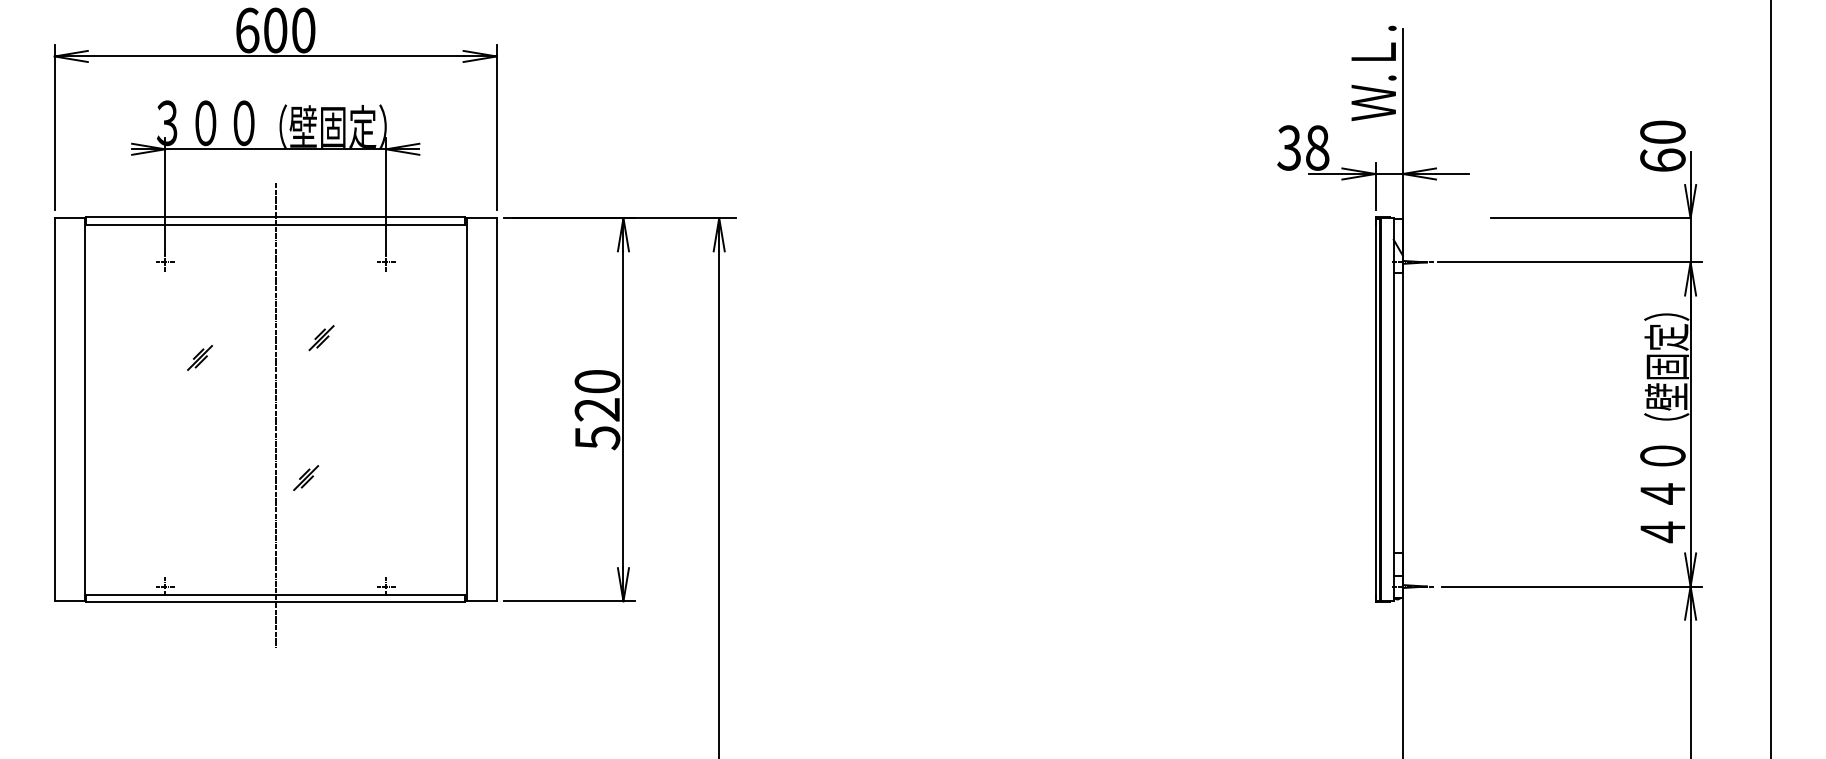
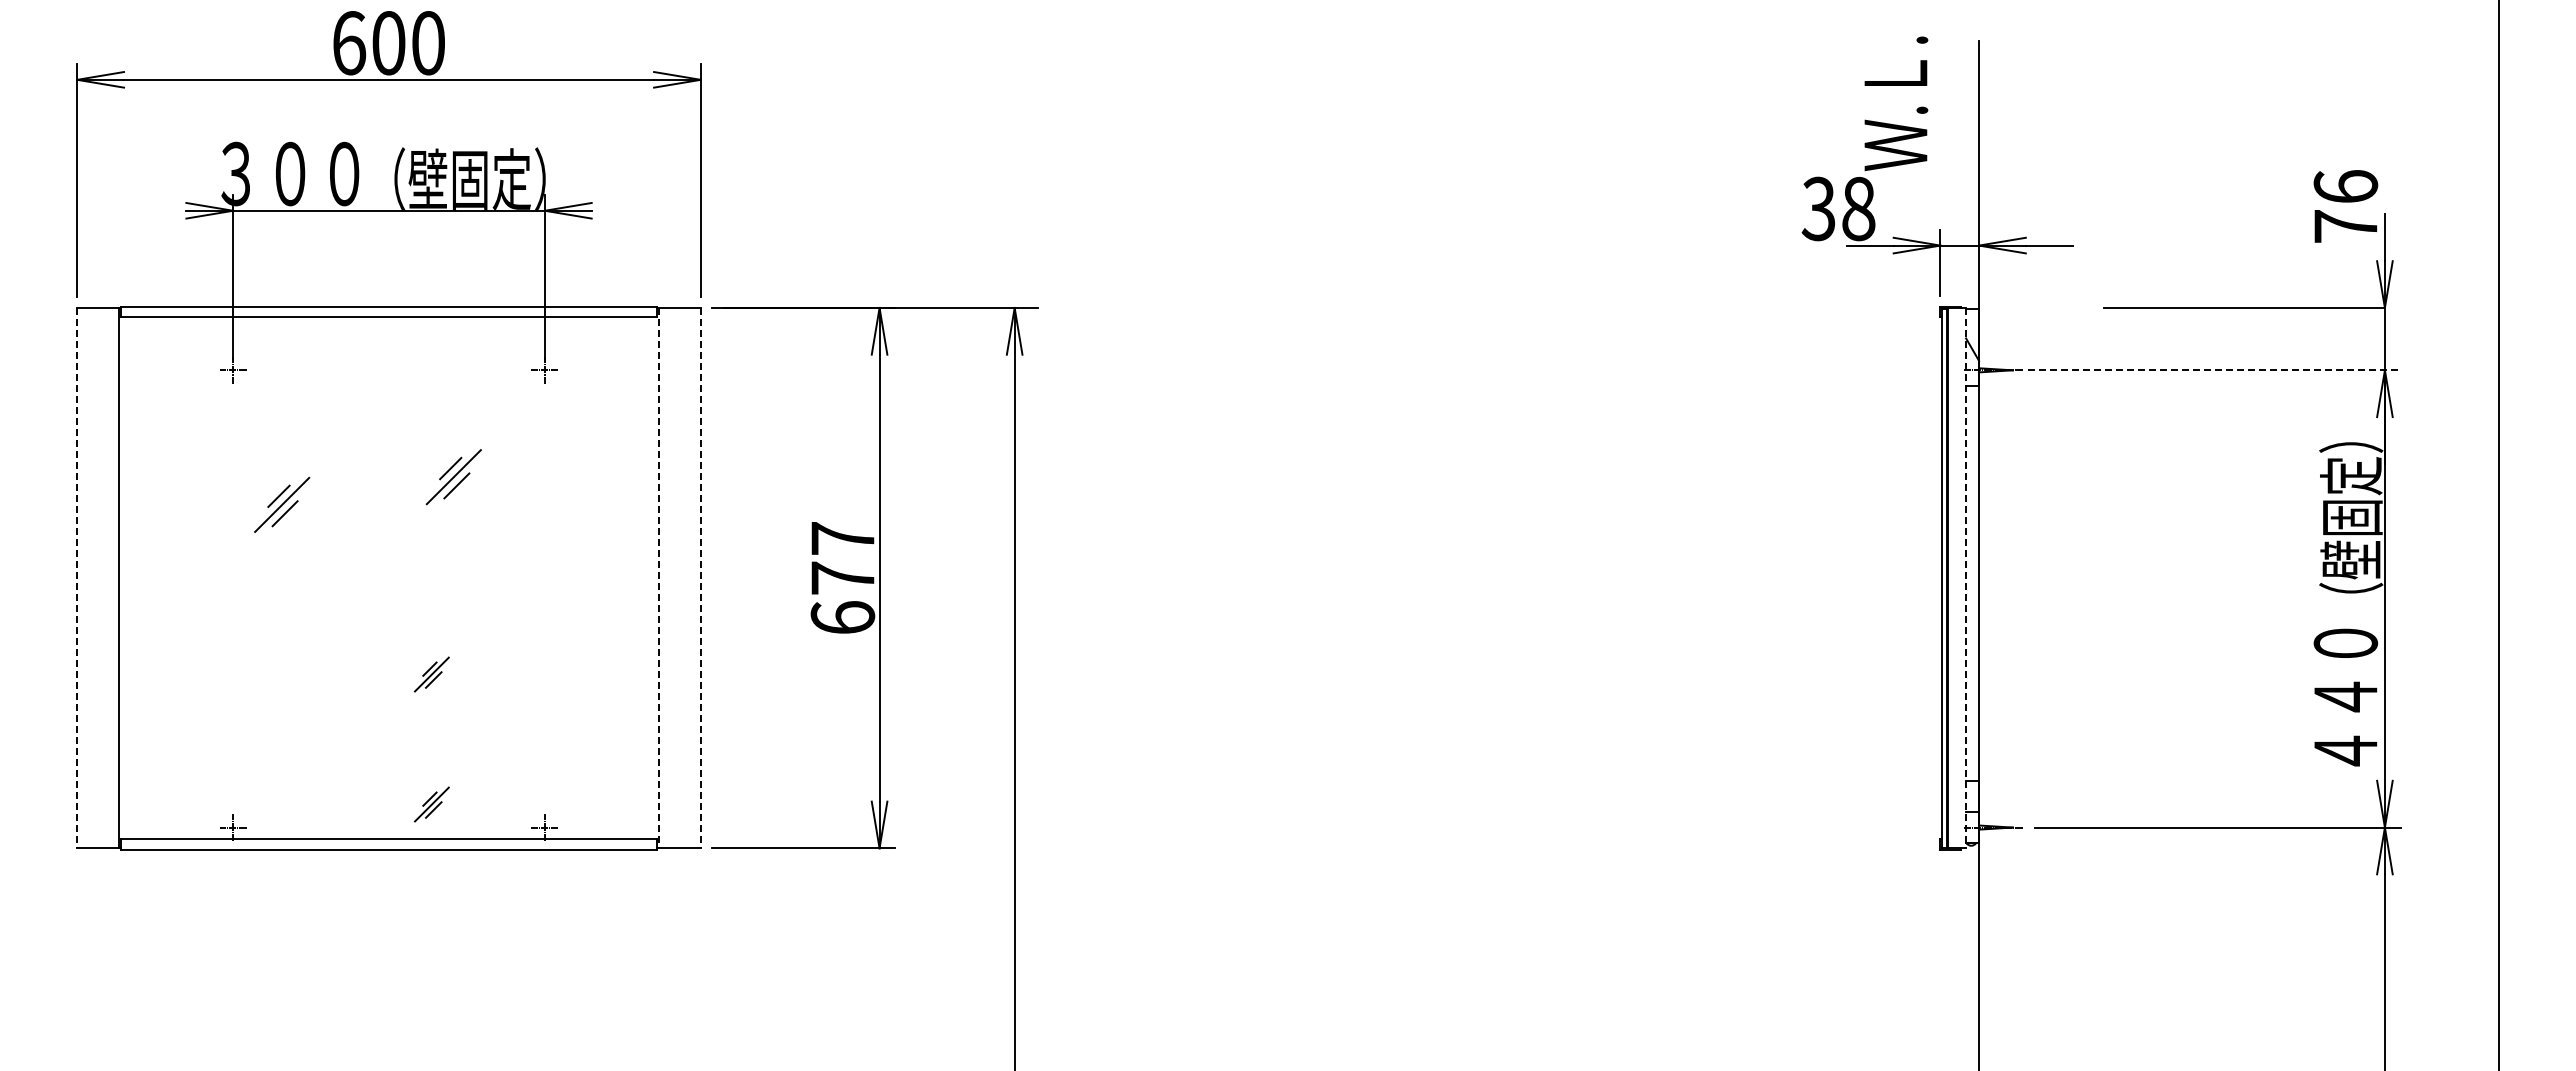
text: (1374, 73) -> (1896, 103), moved
text: (1662, 146) -> (2345, 206), 60 -> 76
line: (1569, 262) -> (2214, 370), solid -> dashed
part: (321, 337) -> (453, 476), size x1.6
part: (200, 358) -> (282, 505), size x1.6
line: (54, 409) -> (77, 578), solid -> dashed
line: (466, 409) -> (658, 578), solid -> dashed
line: (496, 409) -> (700, 578), solid -> dashed
text: (597, 409) -> (842, 578), 520 -> 677
line: (1393, 409) -> (1966, 578), solid -> dashed
line: (276, 414) -> (389, 585), removed
part: (305, 570) -> (431, 804), added

